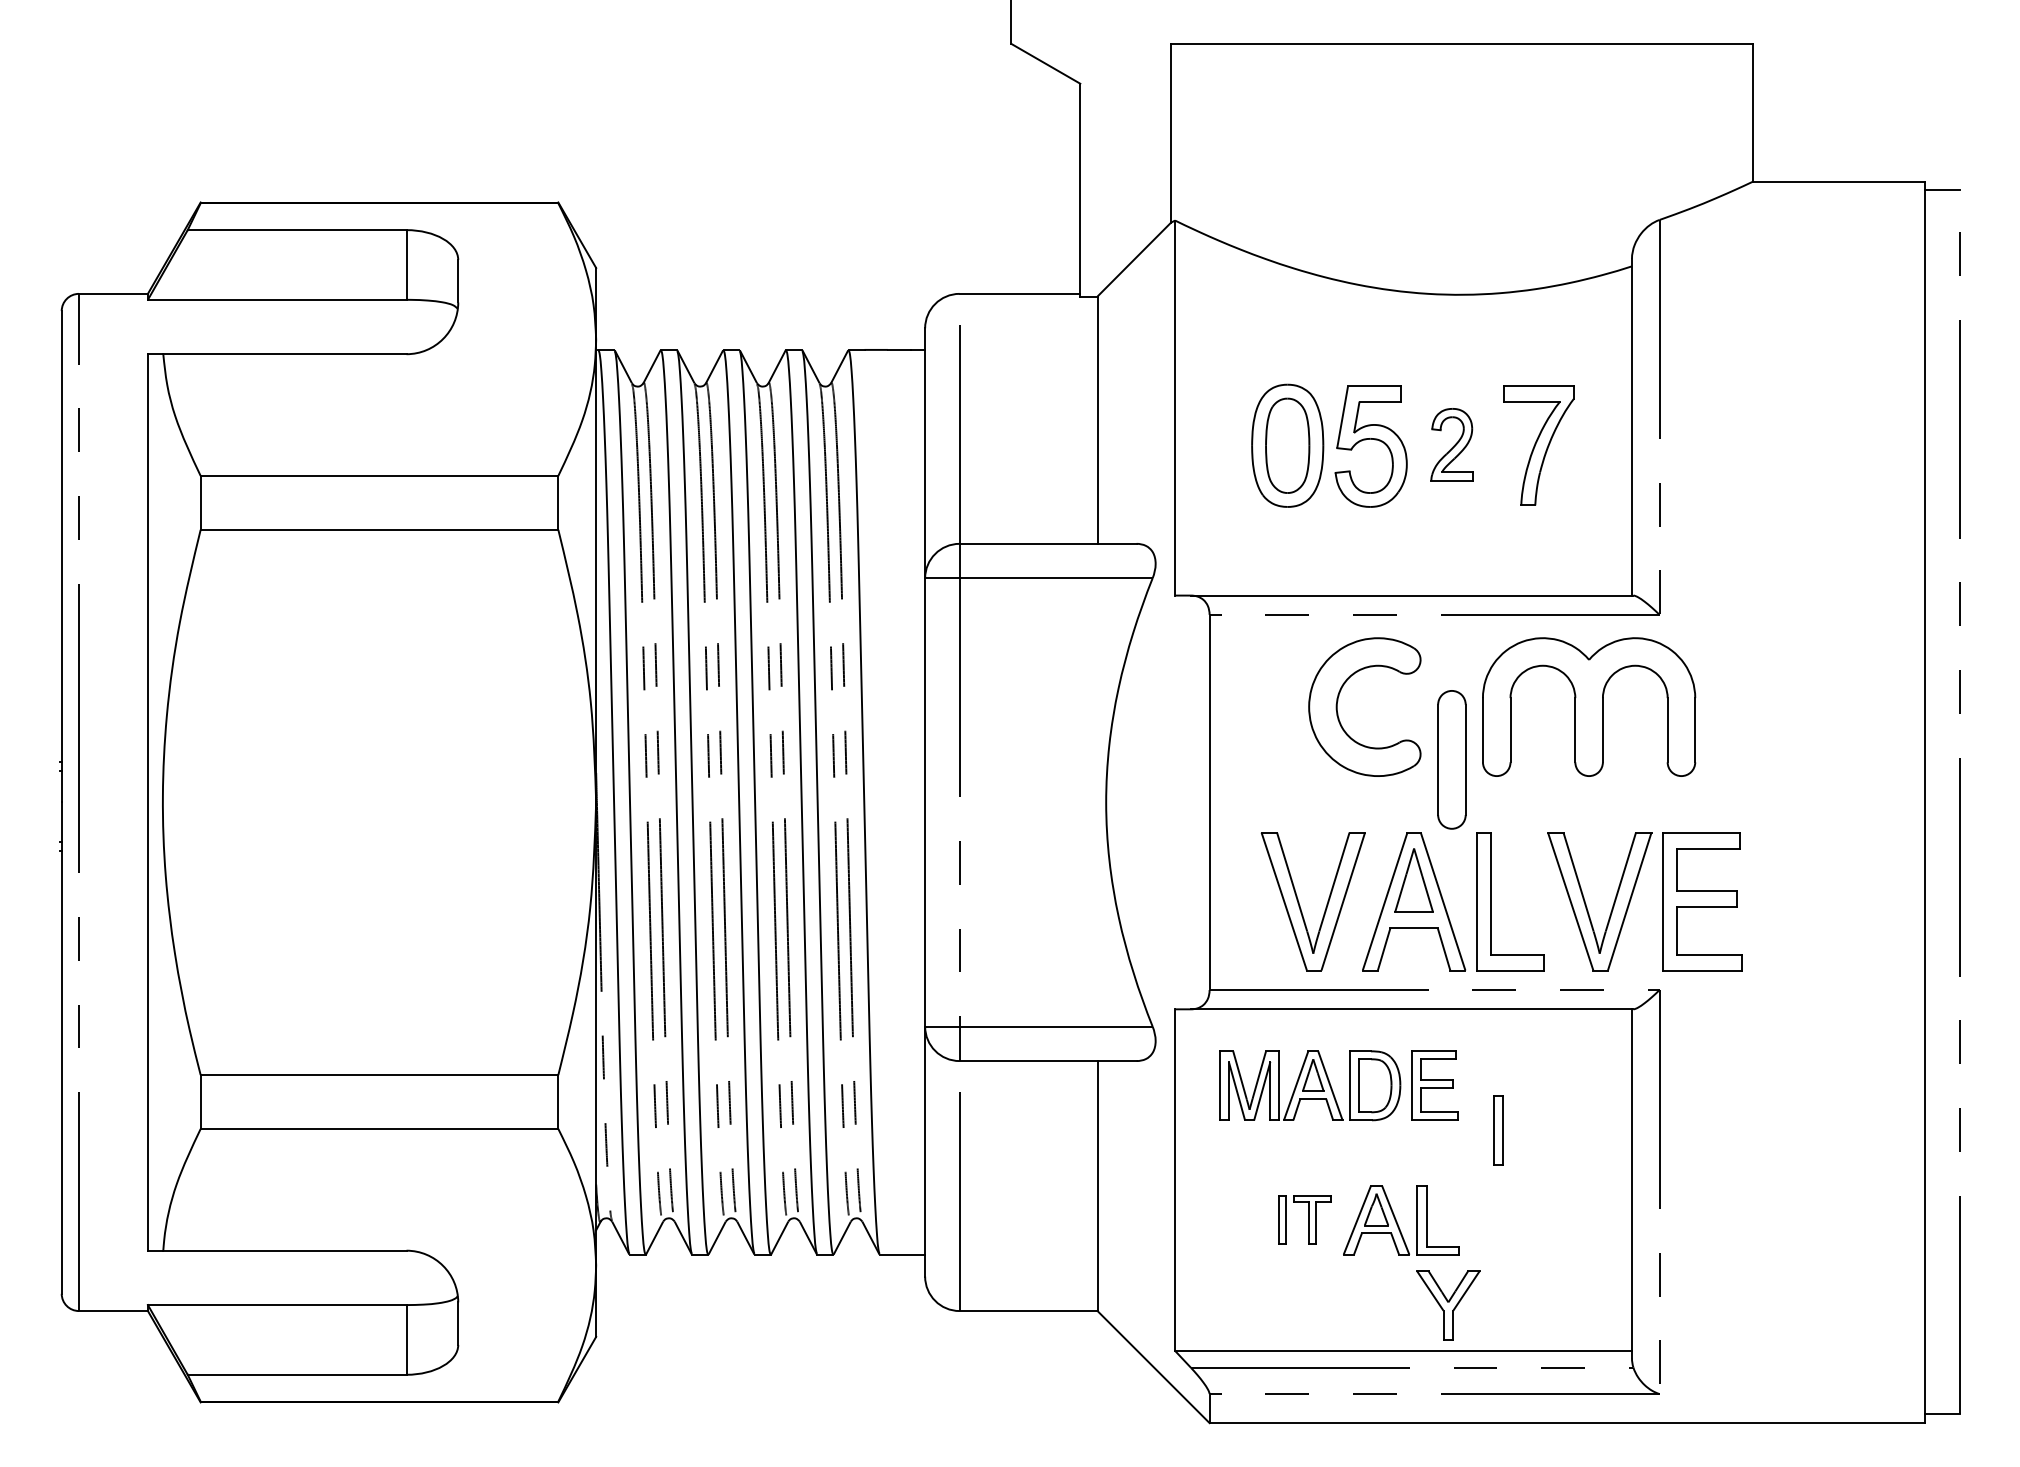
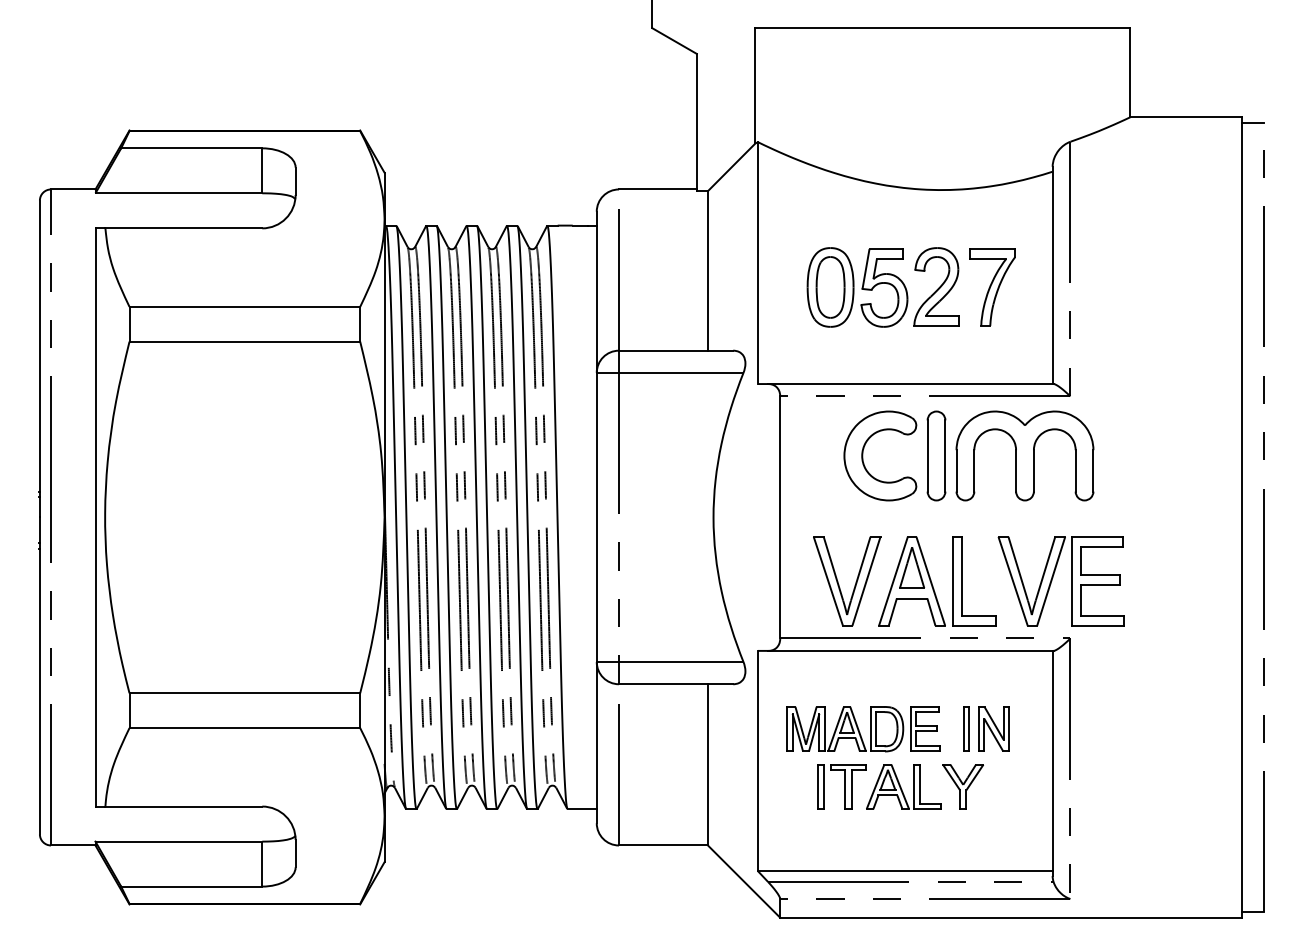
part: (1451, 444) -> (936, 286), size x1.67
part: (1451, 759) -> (936, 455), moved
part: (1338, 1086) -> (863, 729), moved
part: (1540, 1129) -> (993, 728), added
part: (1304, 1219) -> (841, 786), size x1.43
part: (1447, 1304) -> (962, 786), moved

